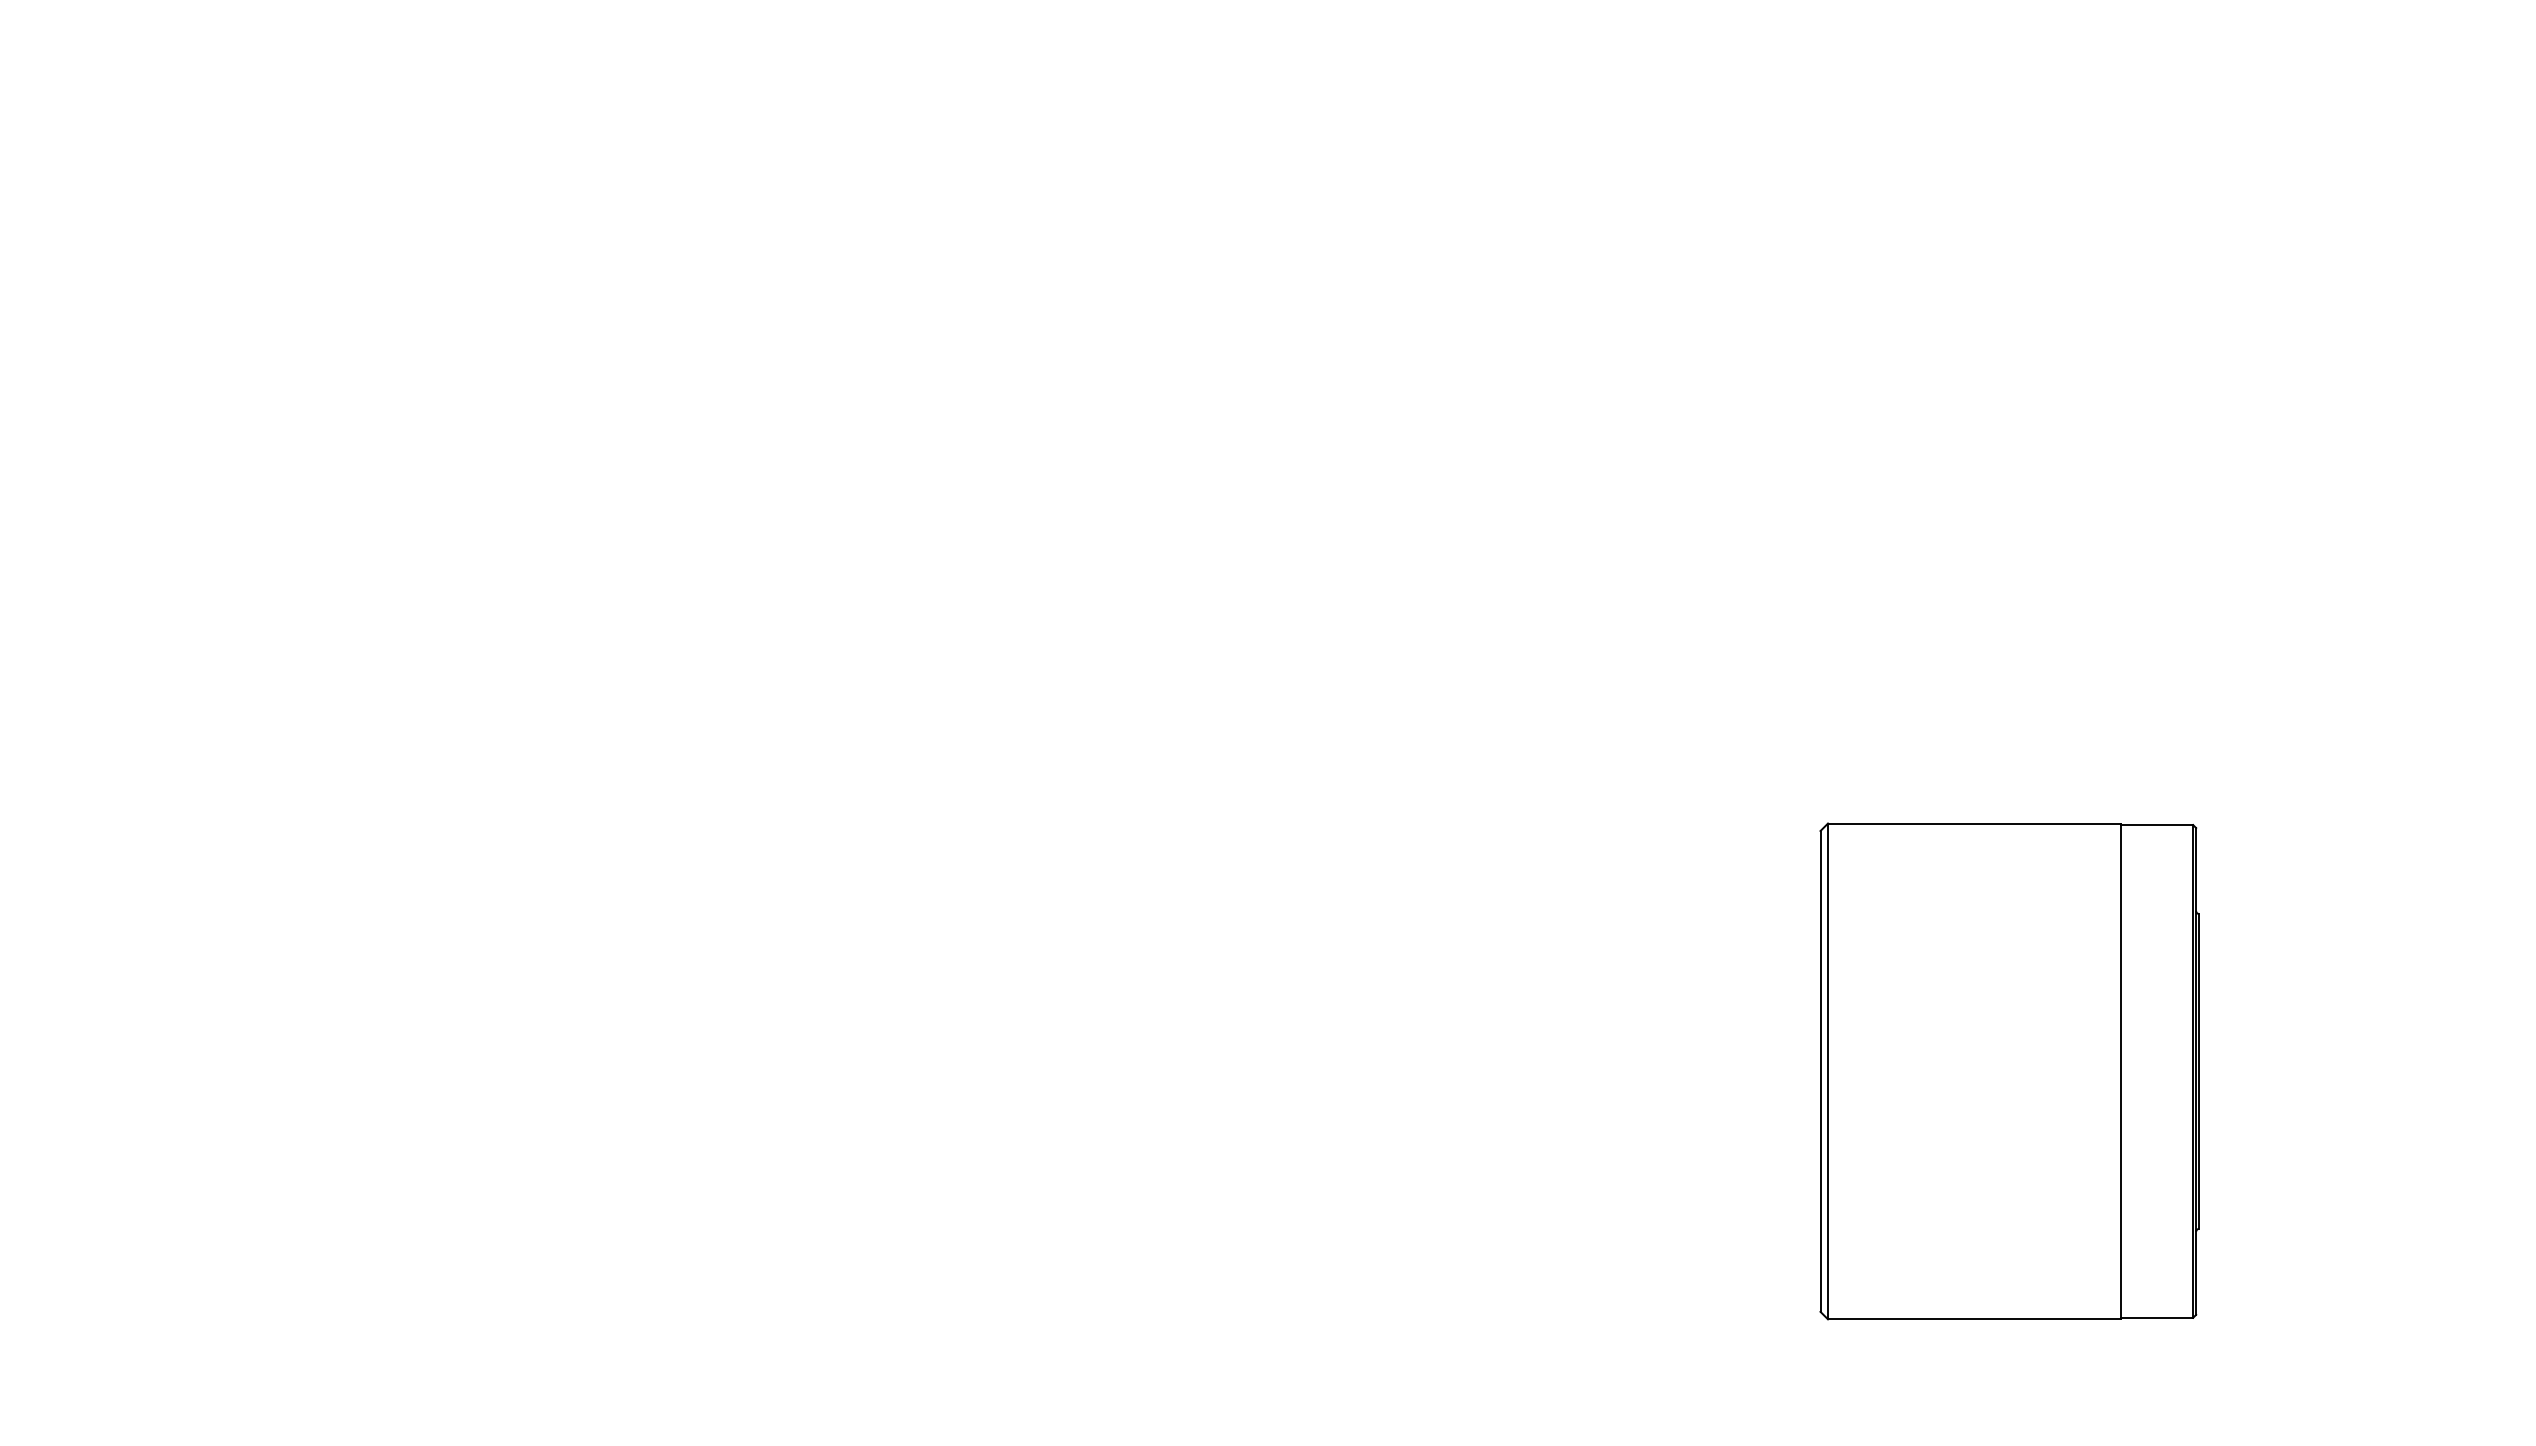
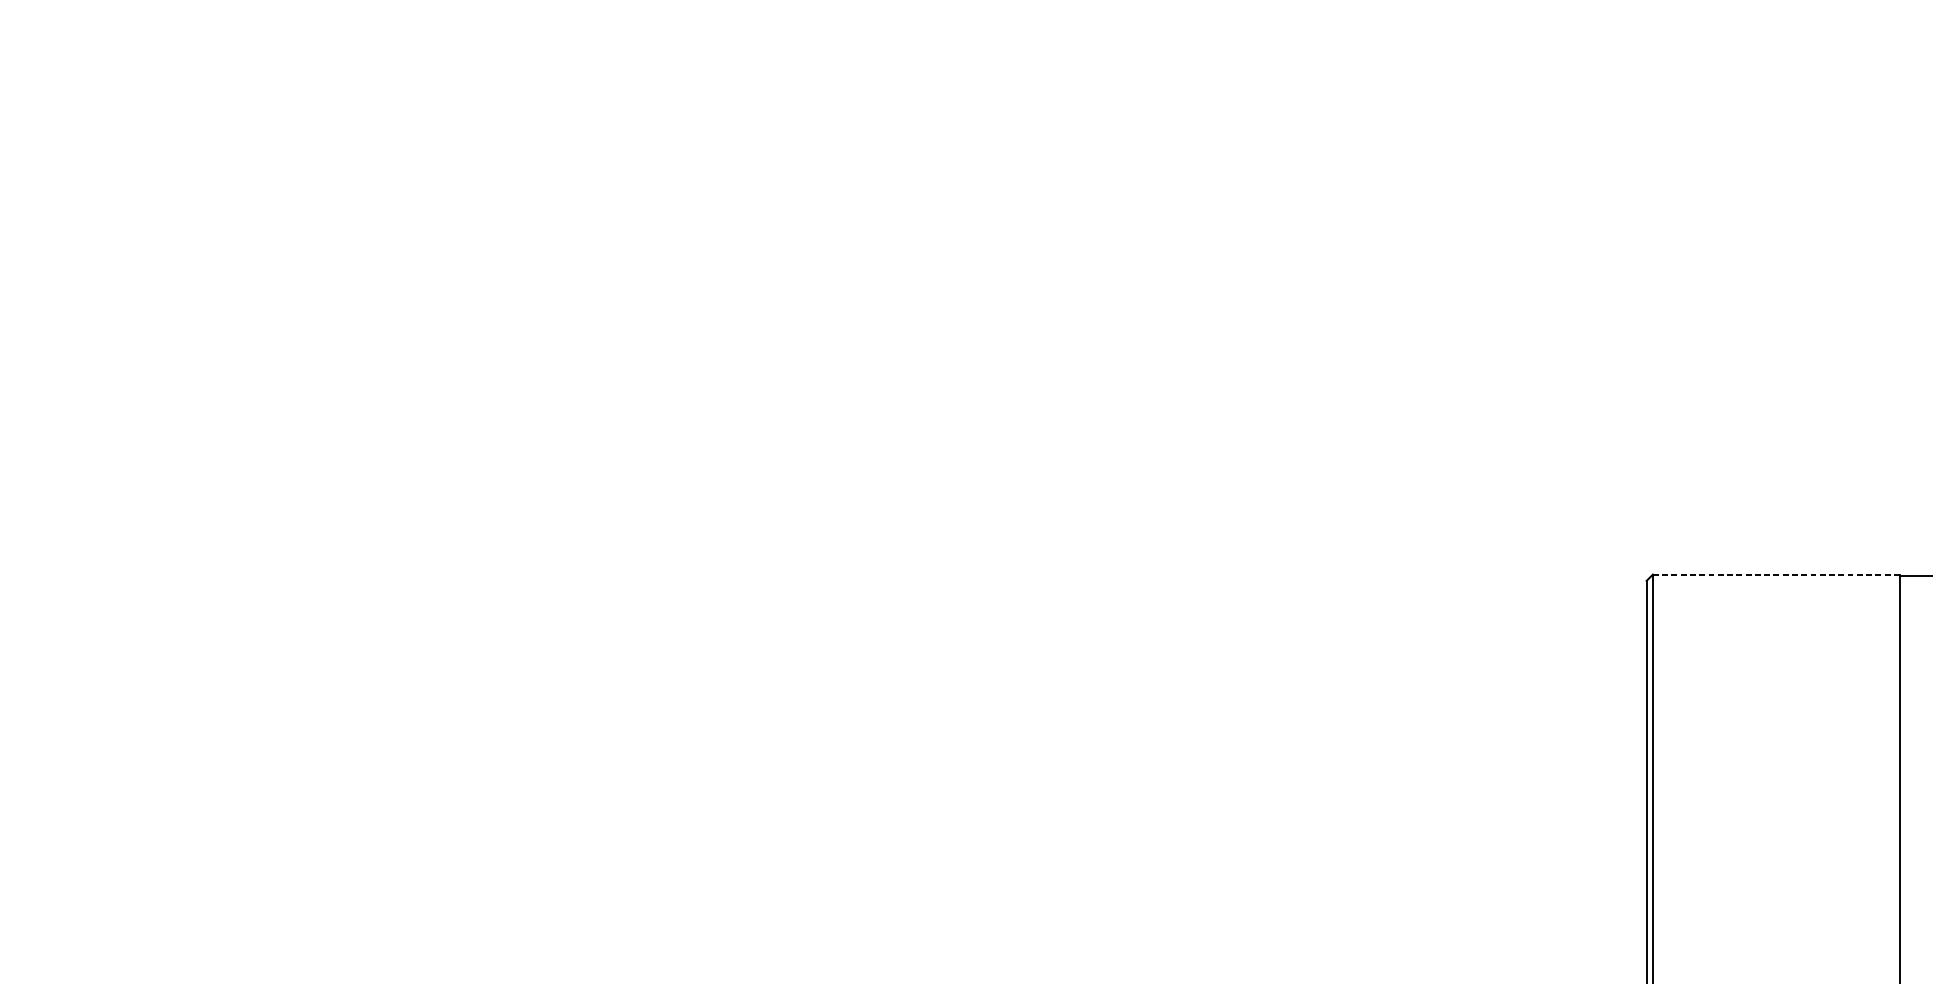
line: (1974, 823) -> (1776, 574), solid -> dashed

